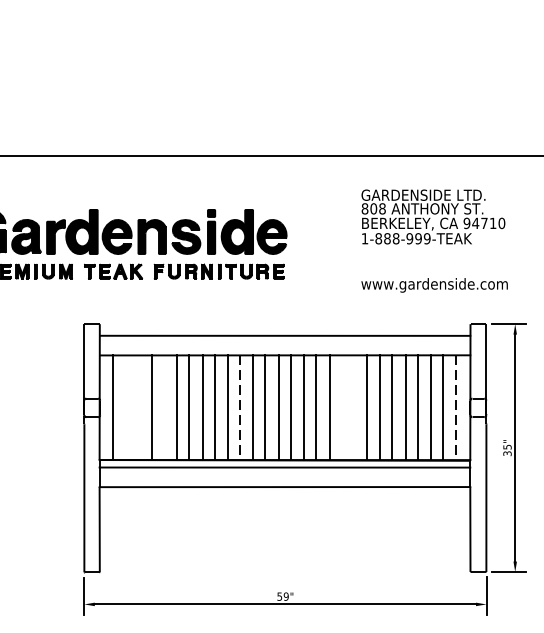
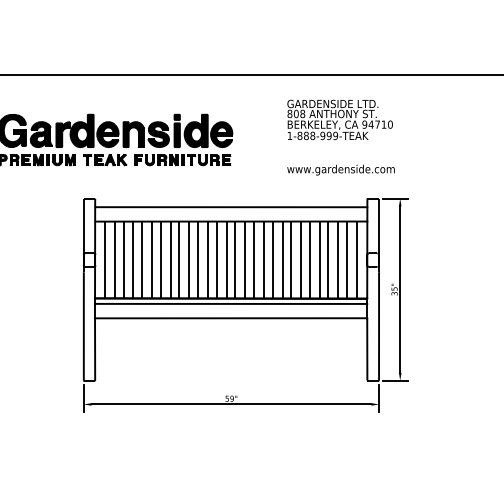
line: (126, 407) -> (114, 259), added
line: (138, 407) -> (123, 259), added
line: (164, 407) -> (142, 259), added
line: (341, 407) -> (272, 259), added
line: (354, 407) -> (282, 259), added
line: (240, 408) -> (198, 260), dashed -> solid
line: (457, 408) -> (357, 260), dashed -> solid

